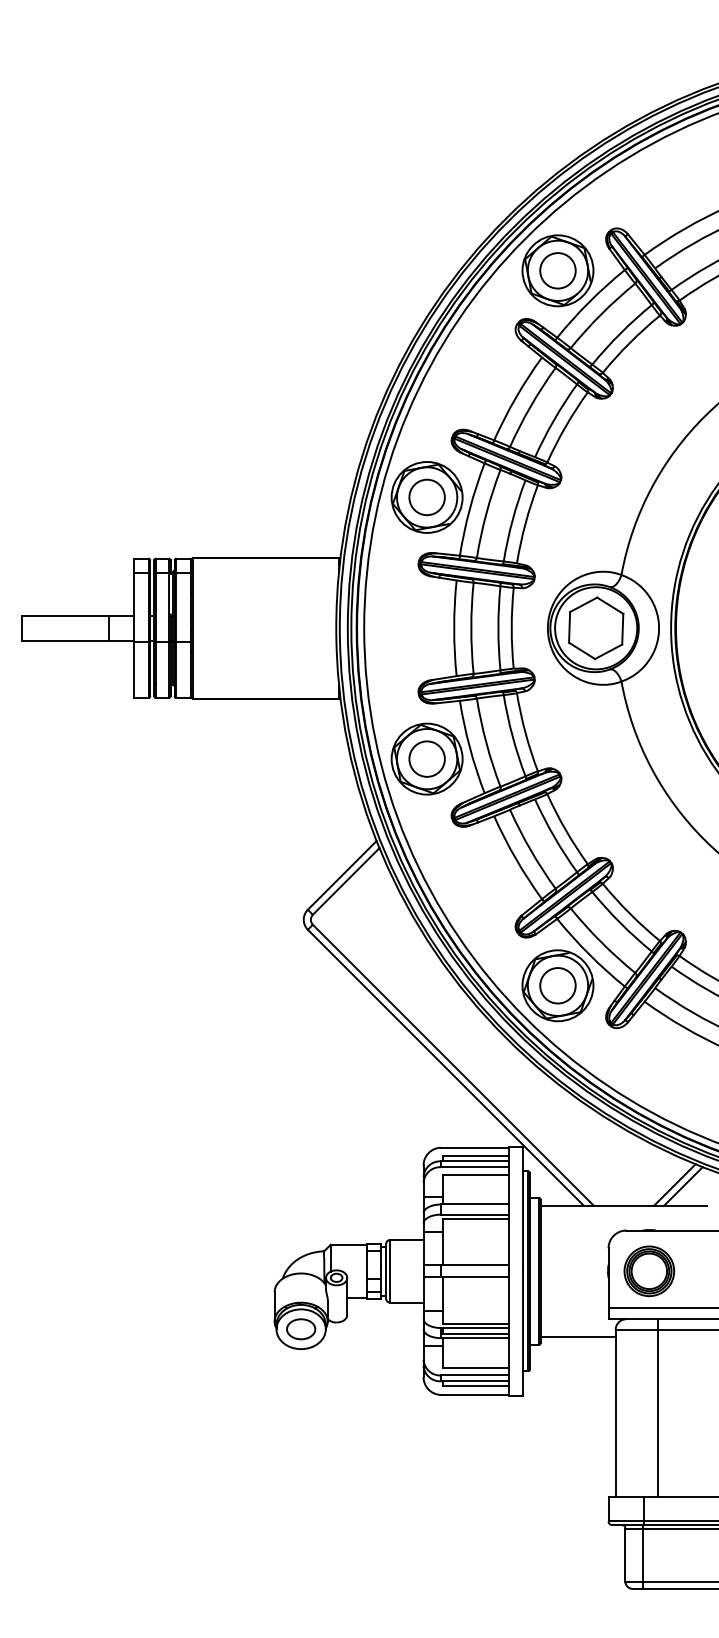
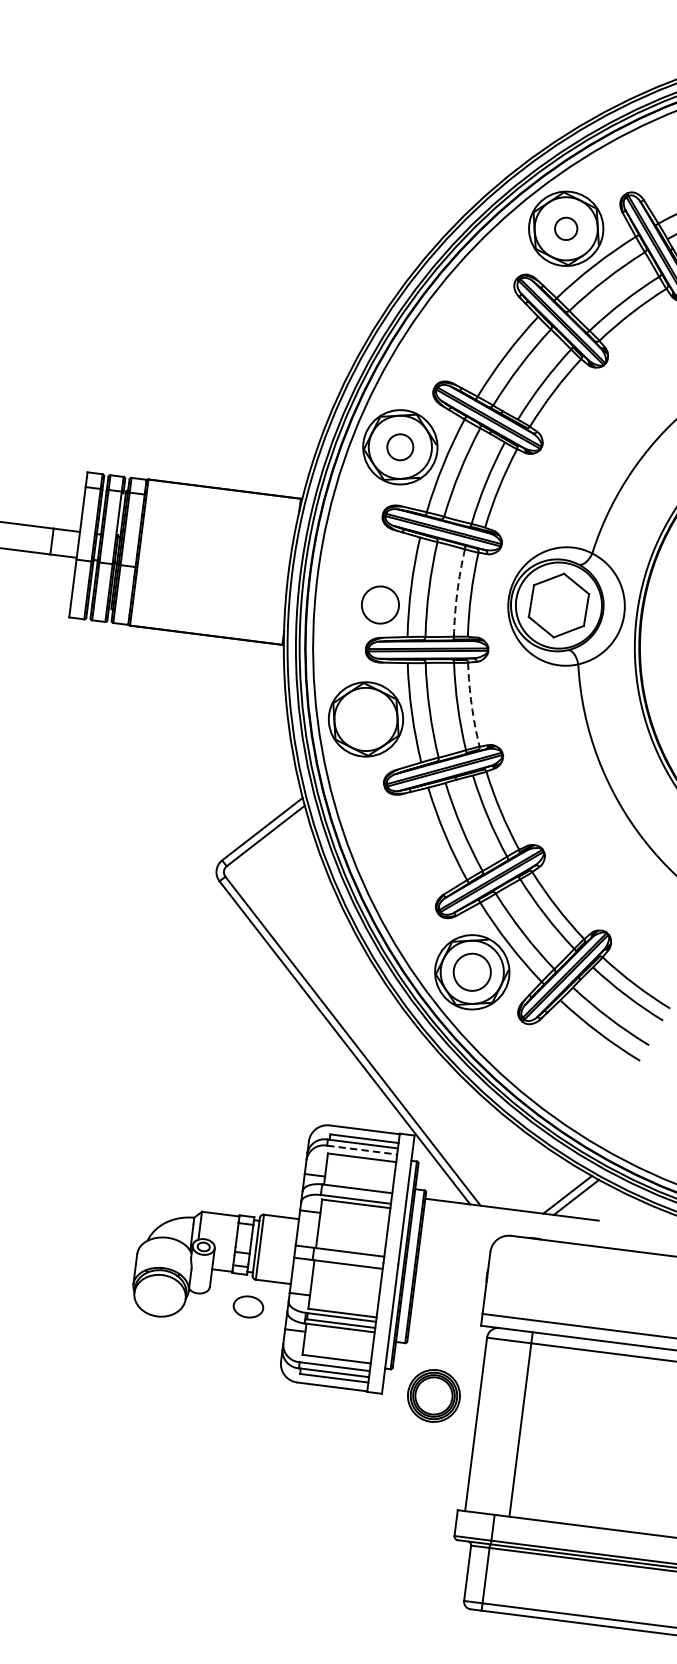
circle: (557, 270) -> (565, 228), size x0.6
circle: (426, 497) -> (399, 447), size x0.7
arc: (498, 628) -> (457, 592), solid -> dashed
arc: (525, 732) -> (471, 704), solid -> dashed
circle: (426, 758) -> (379, 604), moved
line: (475, 1167) -> (362, 1150), solid -> dashed
part: (649, 1271) -> (434, 1396), moved
part: (301, 1329) -> (248, 1307), moved
line: (577, 1336) -> (446, 1339), removed

